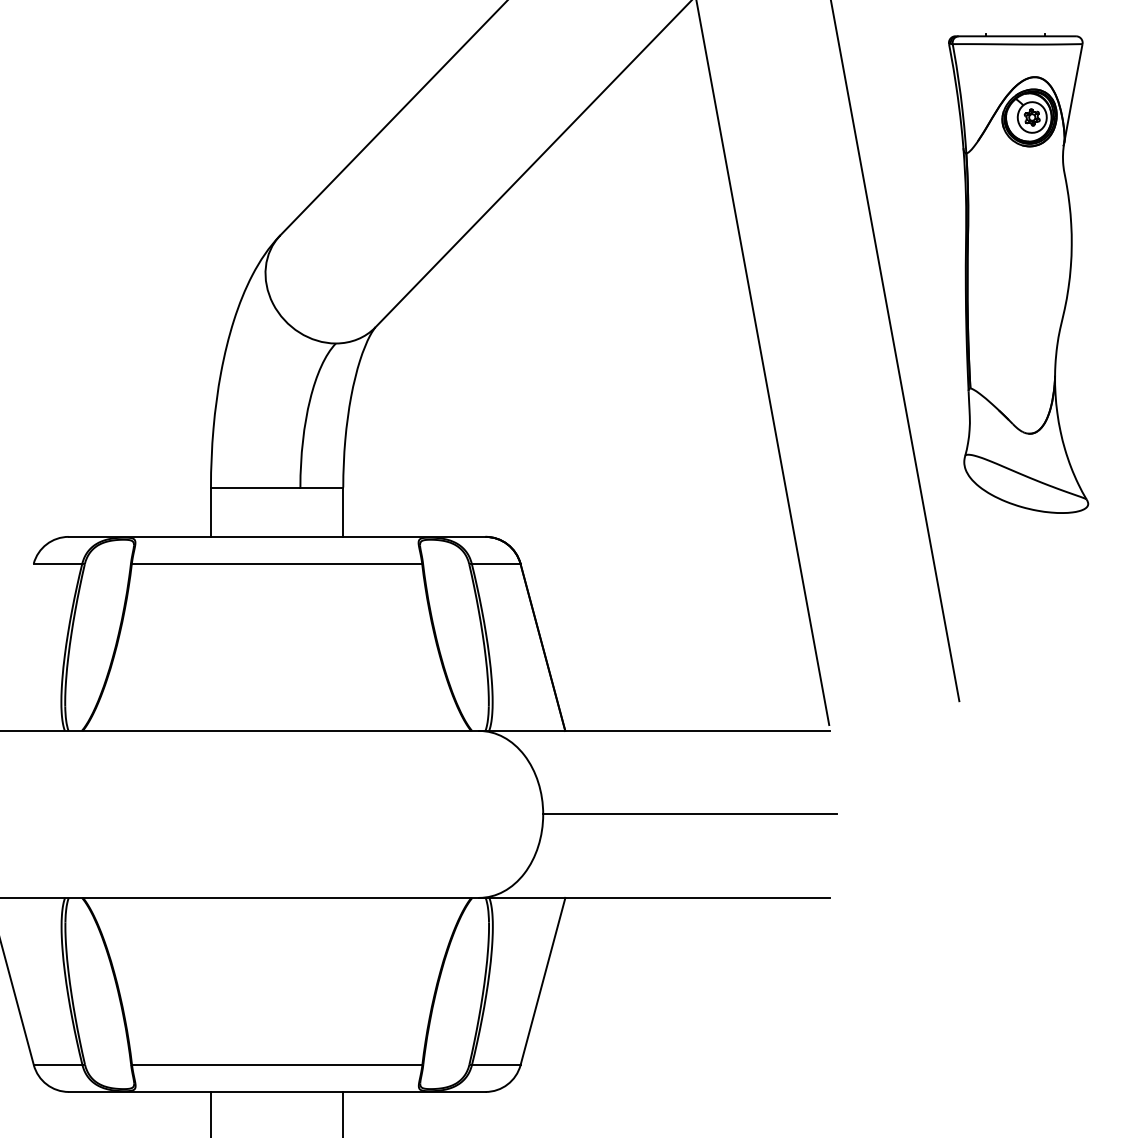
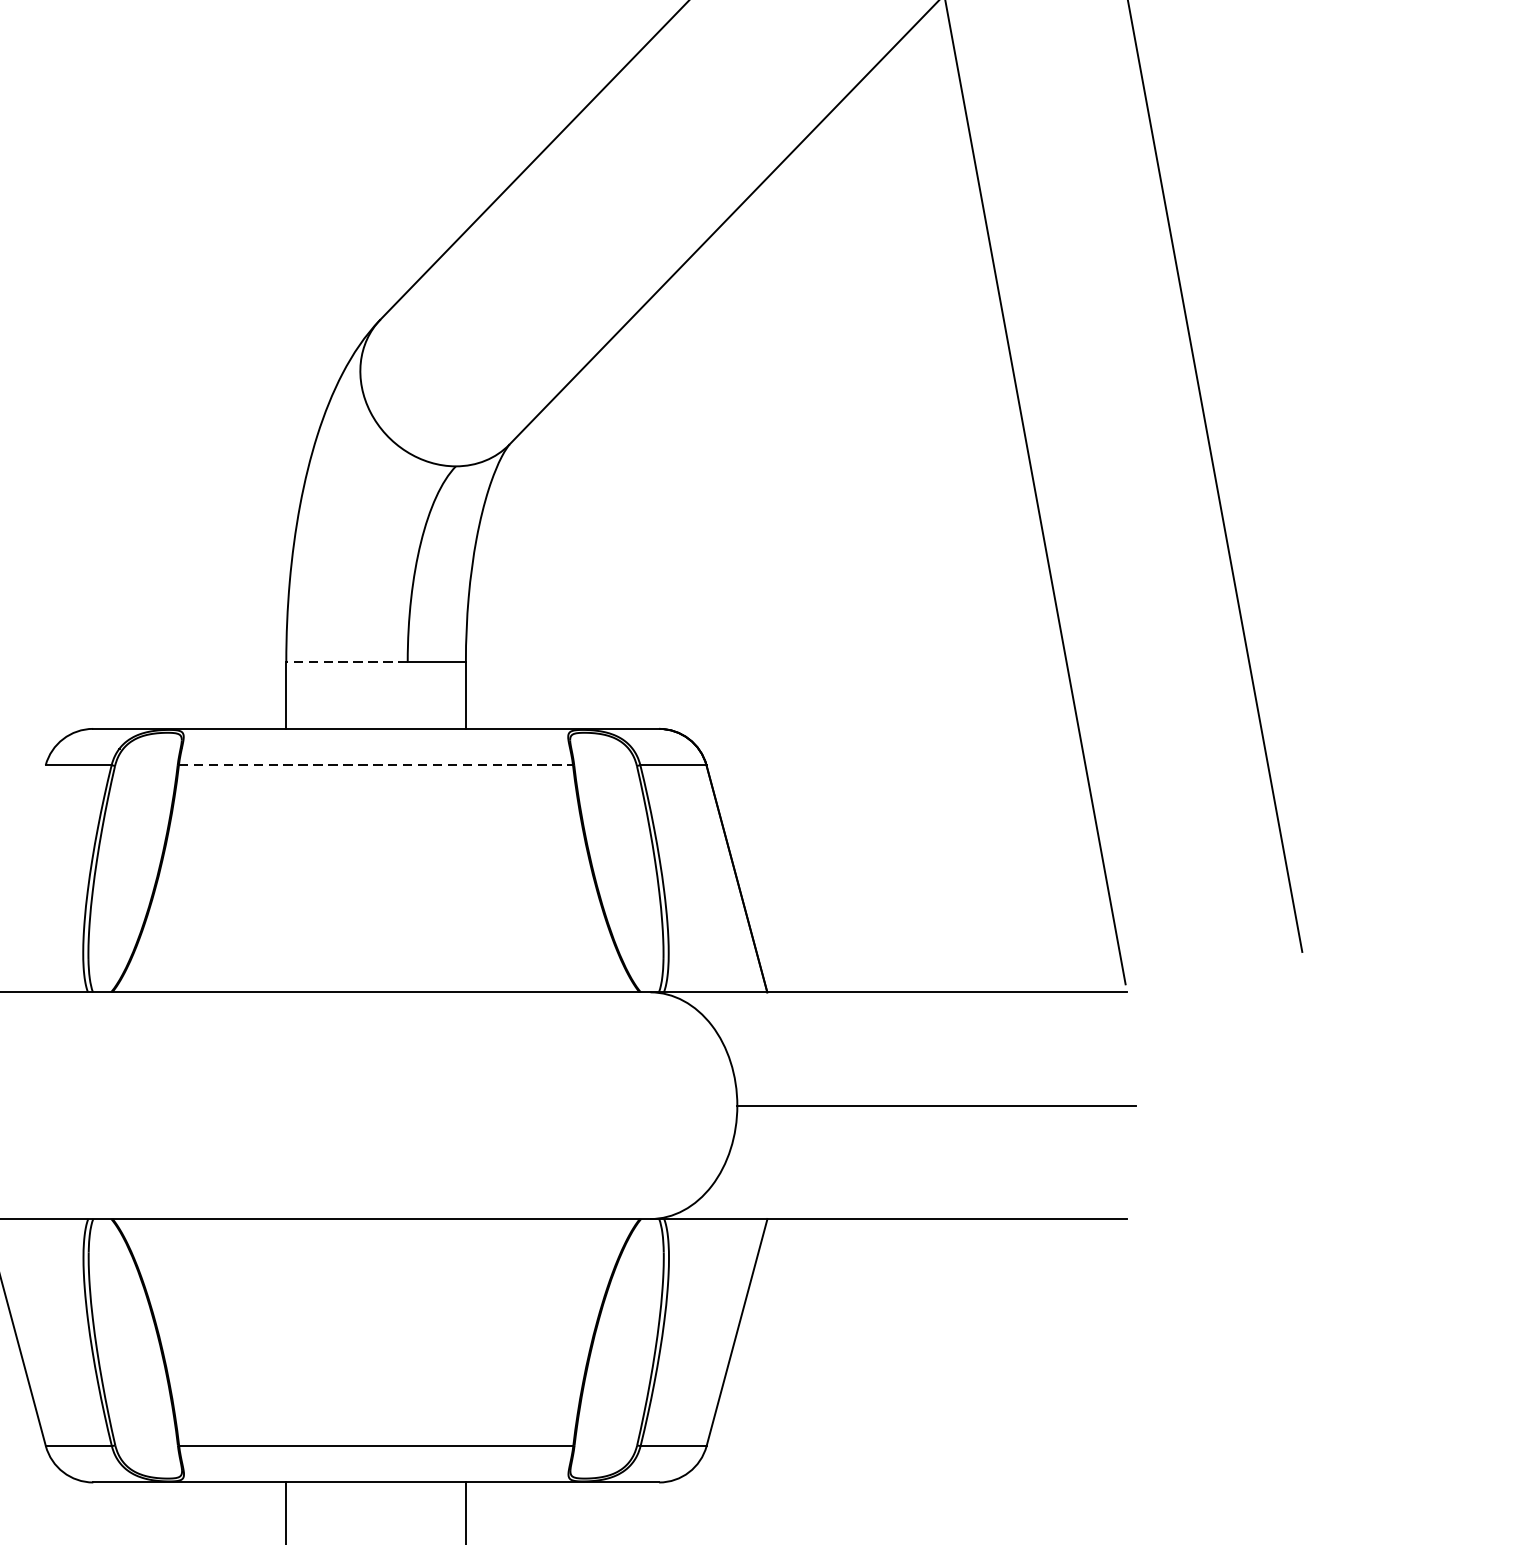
part: (1018, 273) -> (1382, 371), removed
line: (255, 487) -> (346, 661), solid -> dashed
line: (277, 563) -> (376, 765), solid -> dashed

